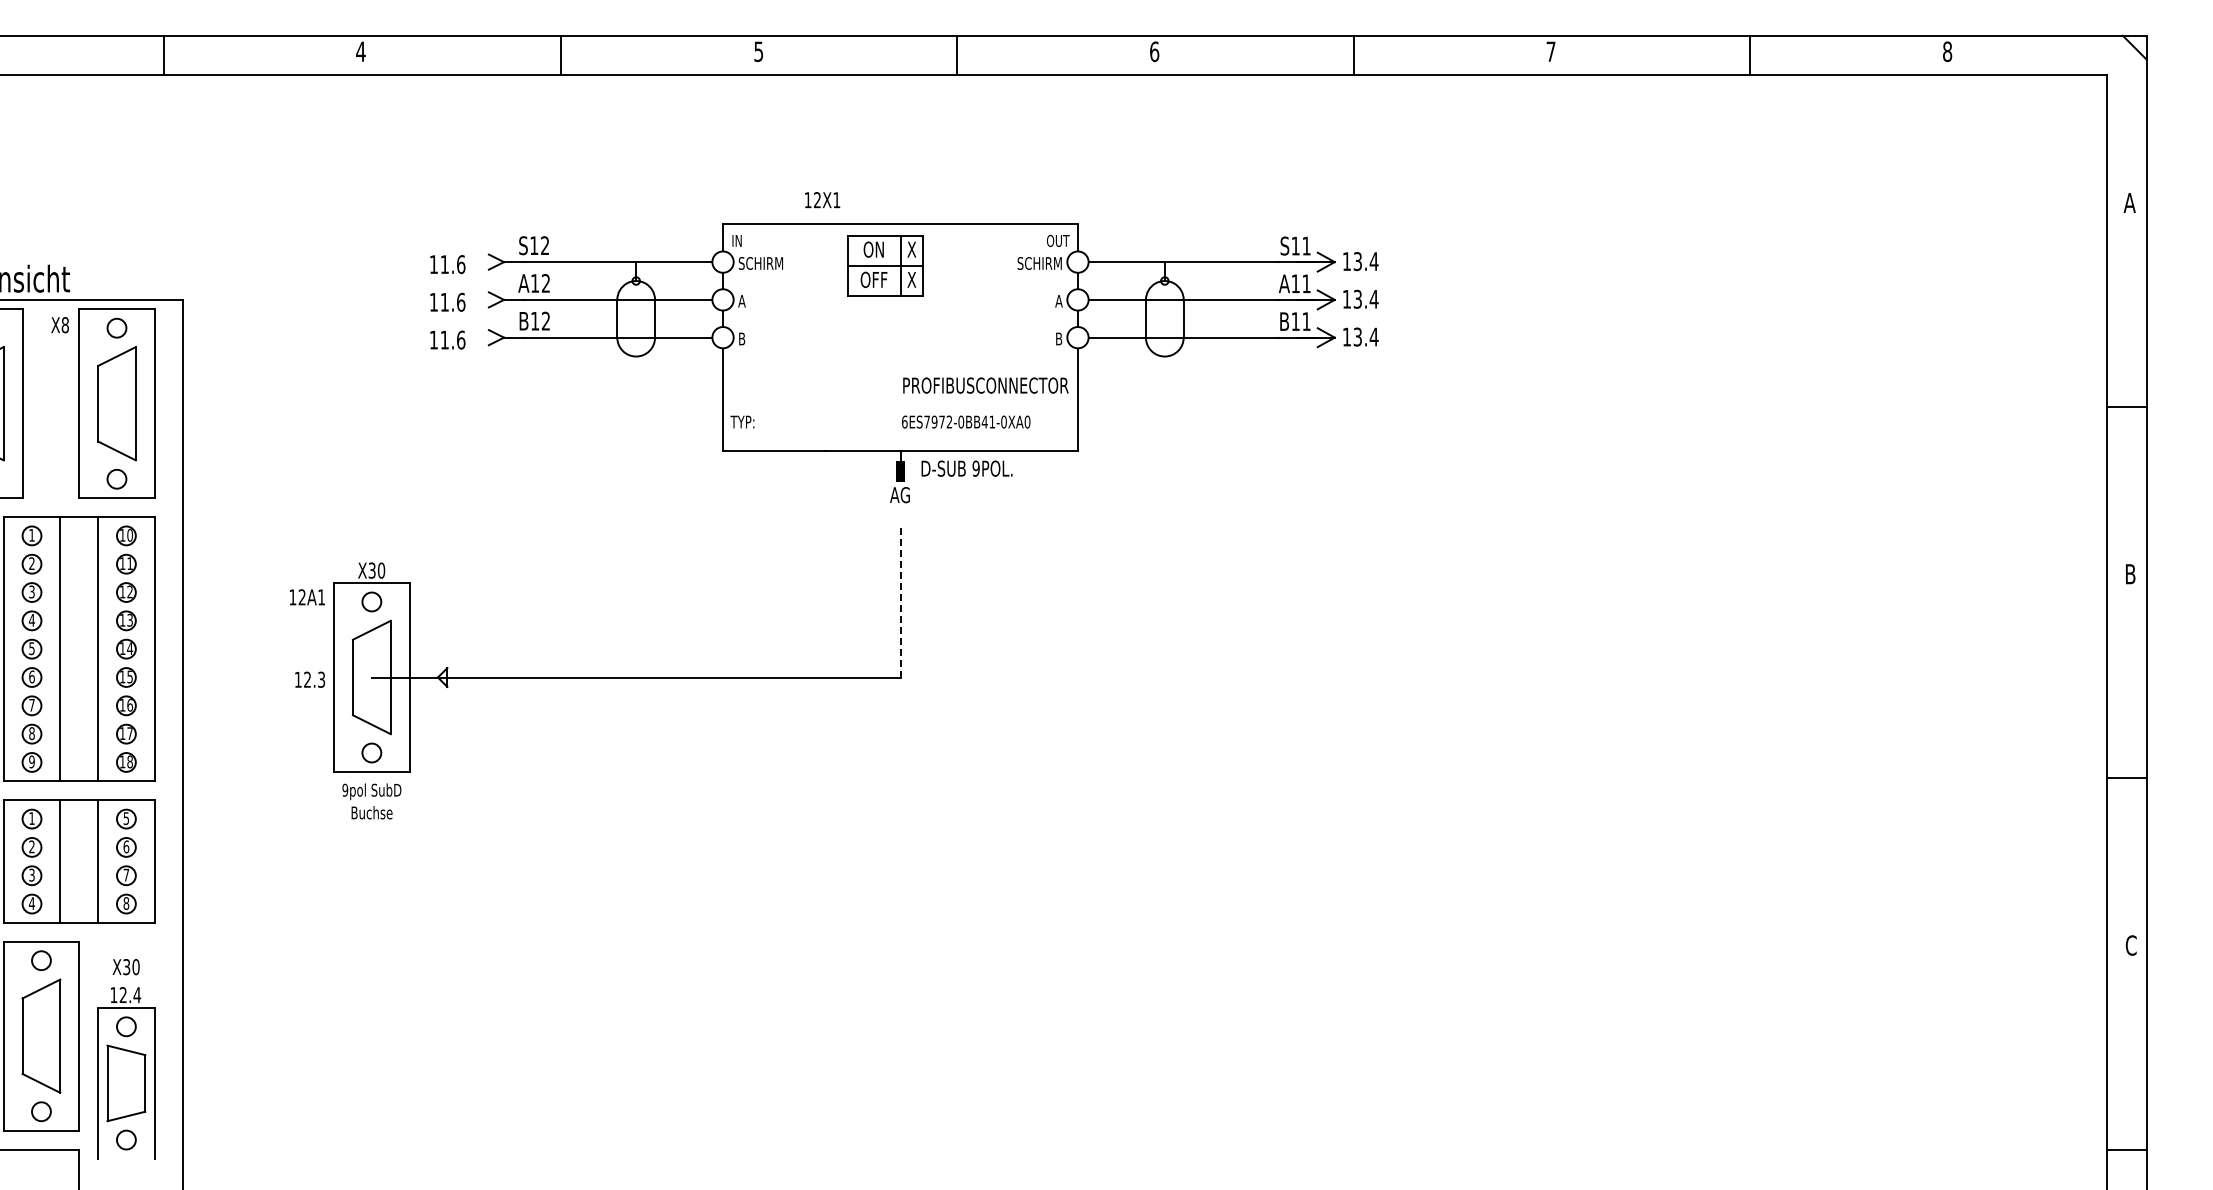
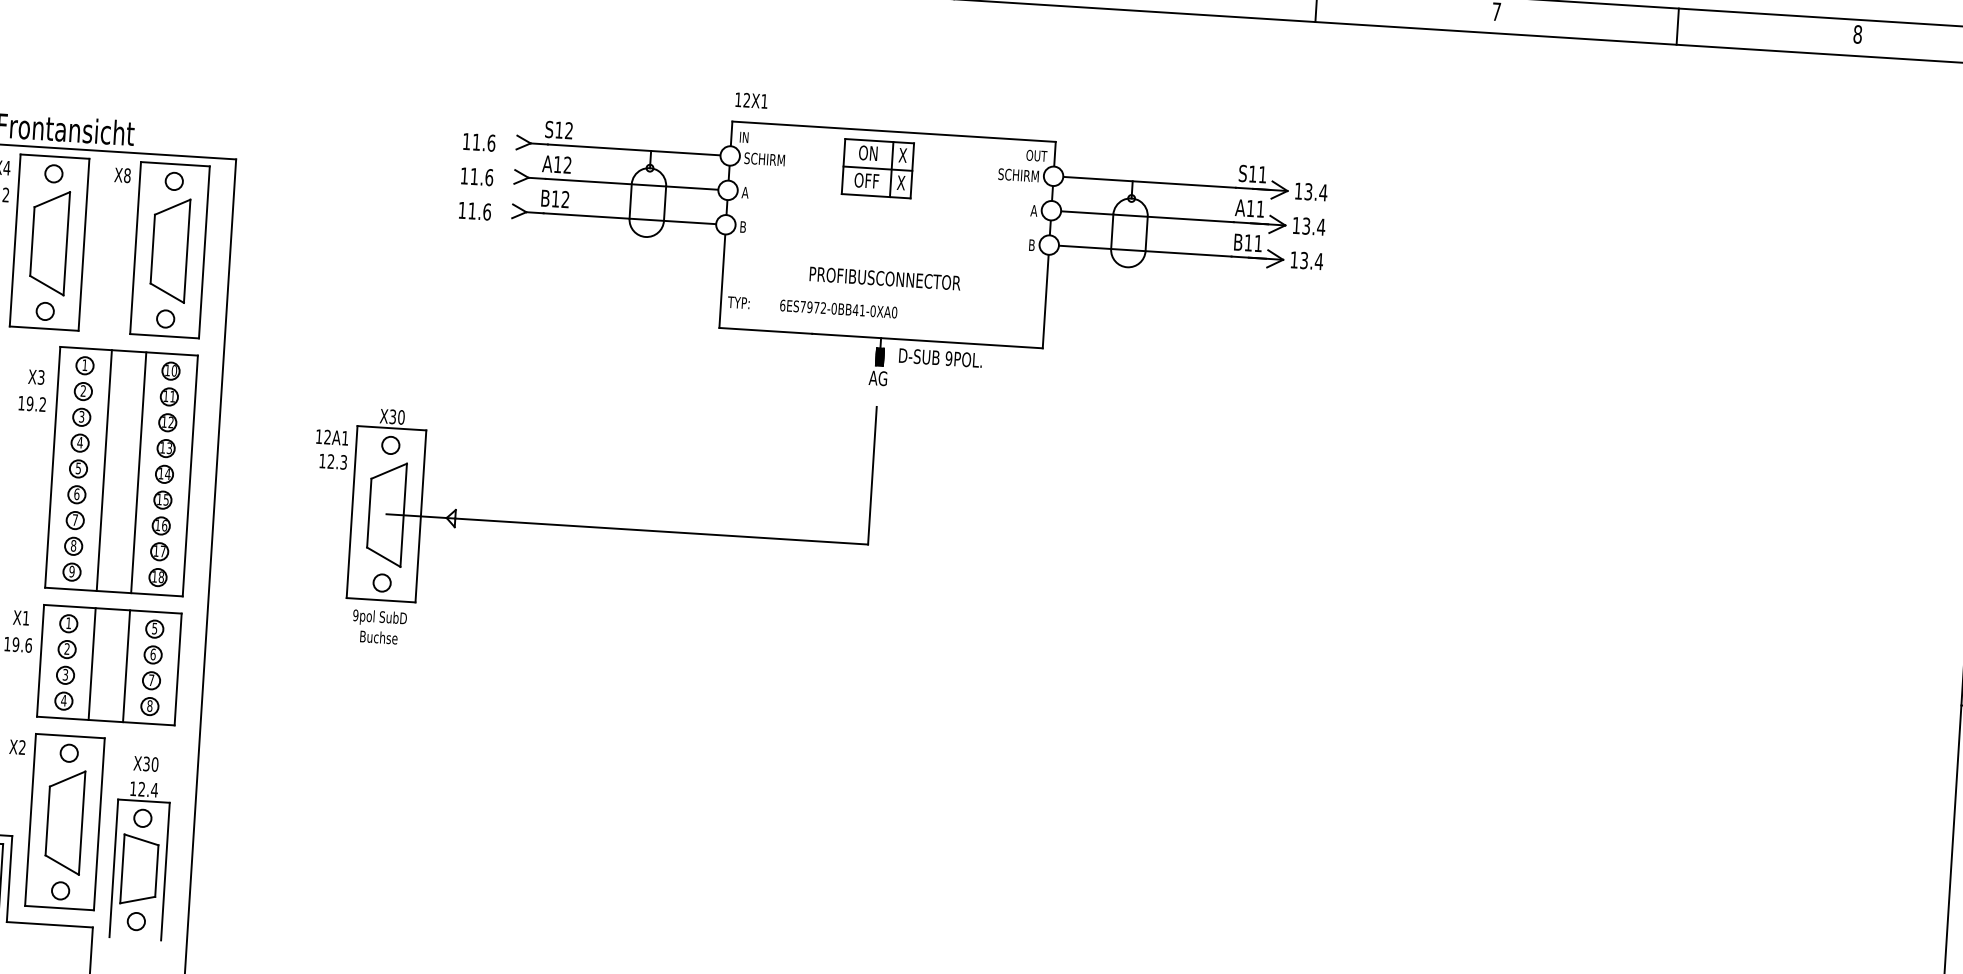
text: (822, 200) -> (751, 100), moved
text: (985, 385) -> (884, 278), moved
text: (966, 421) -> (839, 308), moved
line: (900, 601) -> (872, 475), dashed -> solid
text: (310, 679) -> (333, 461), moved

